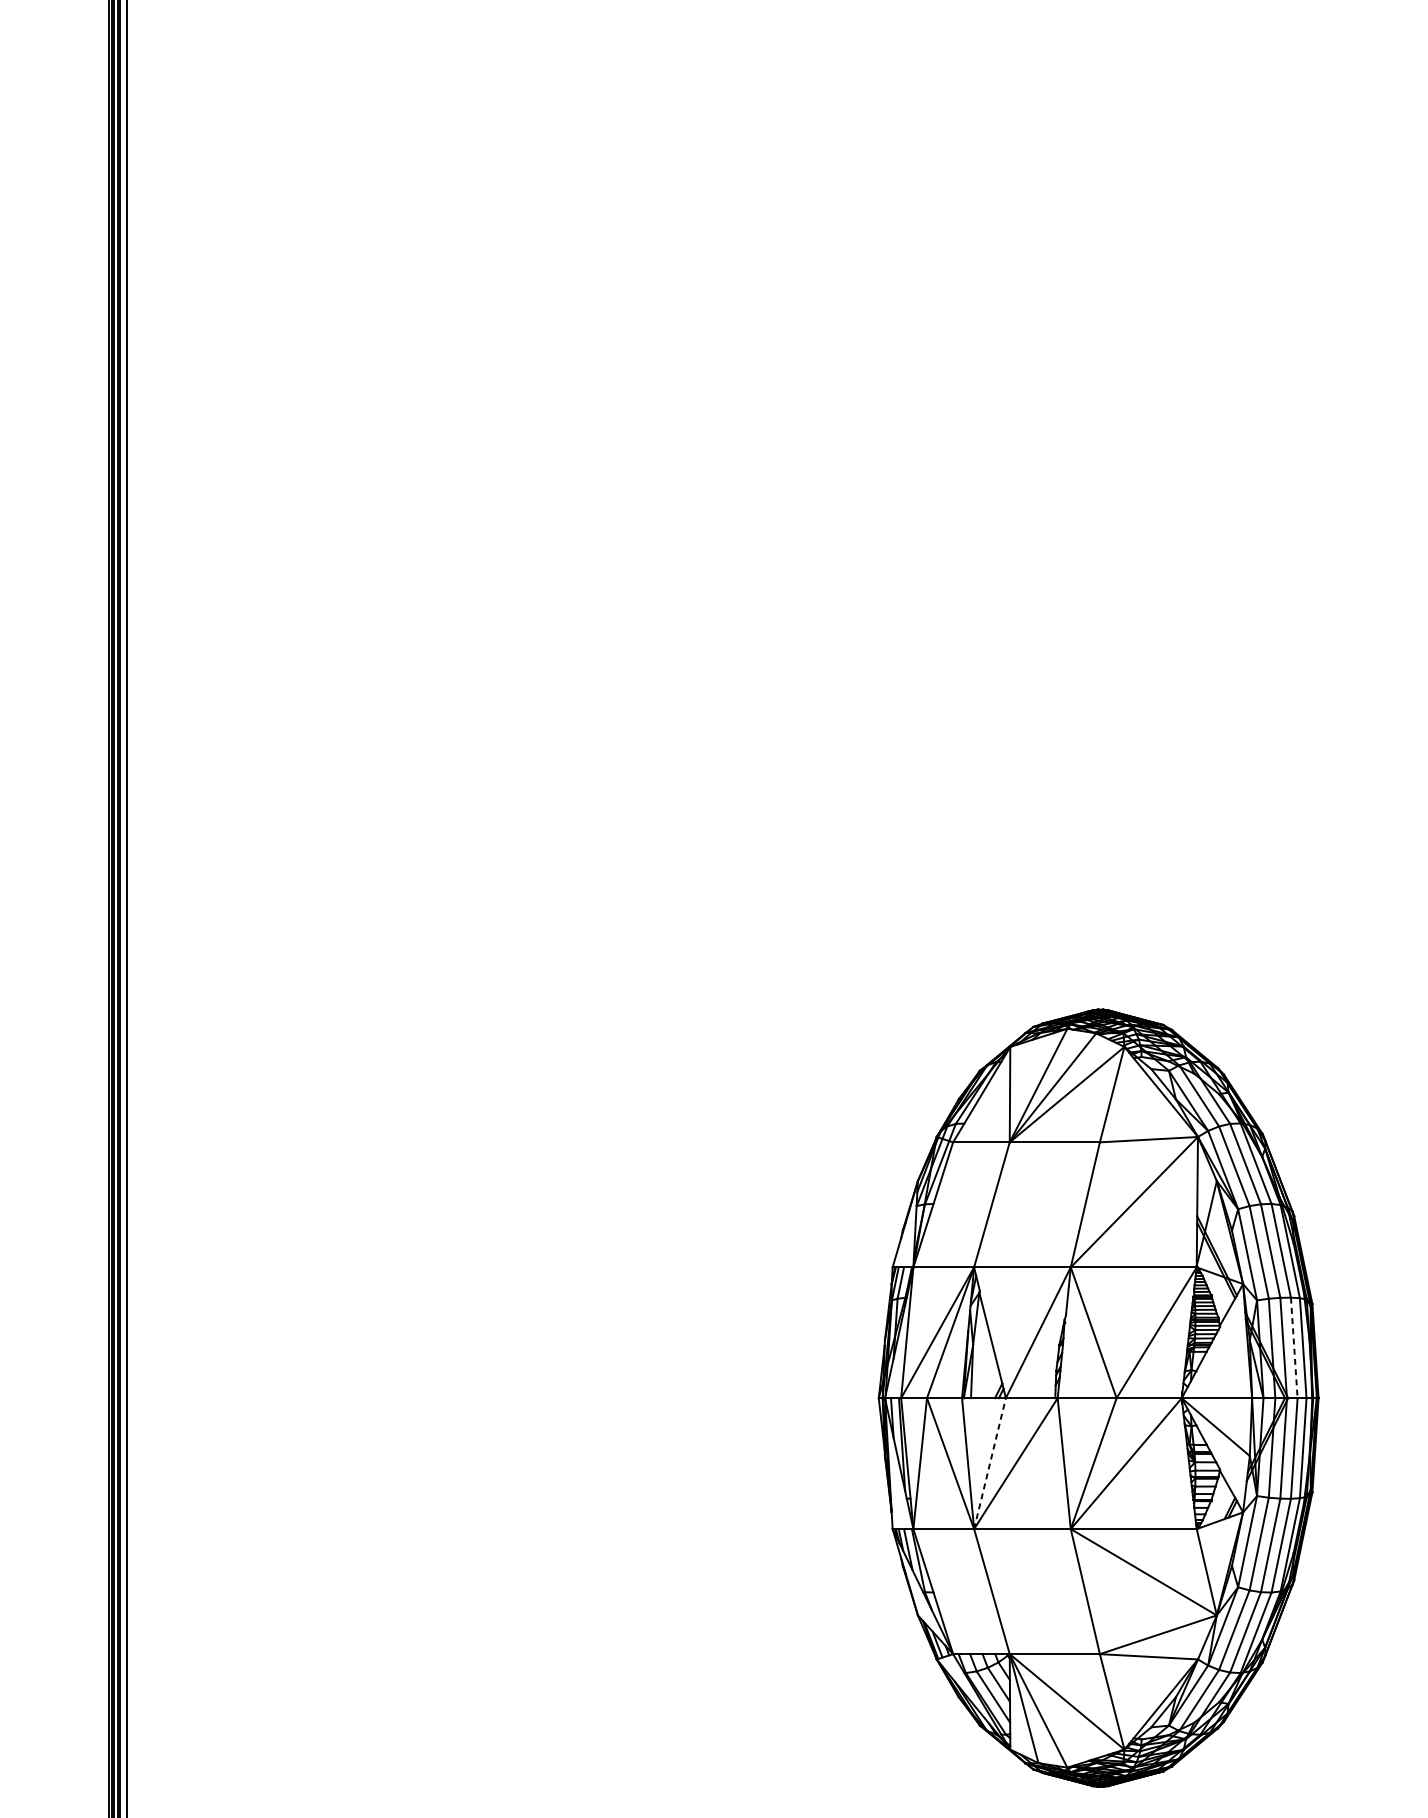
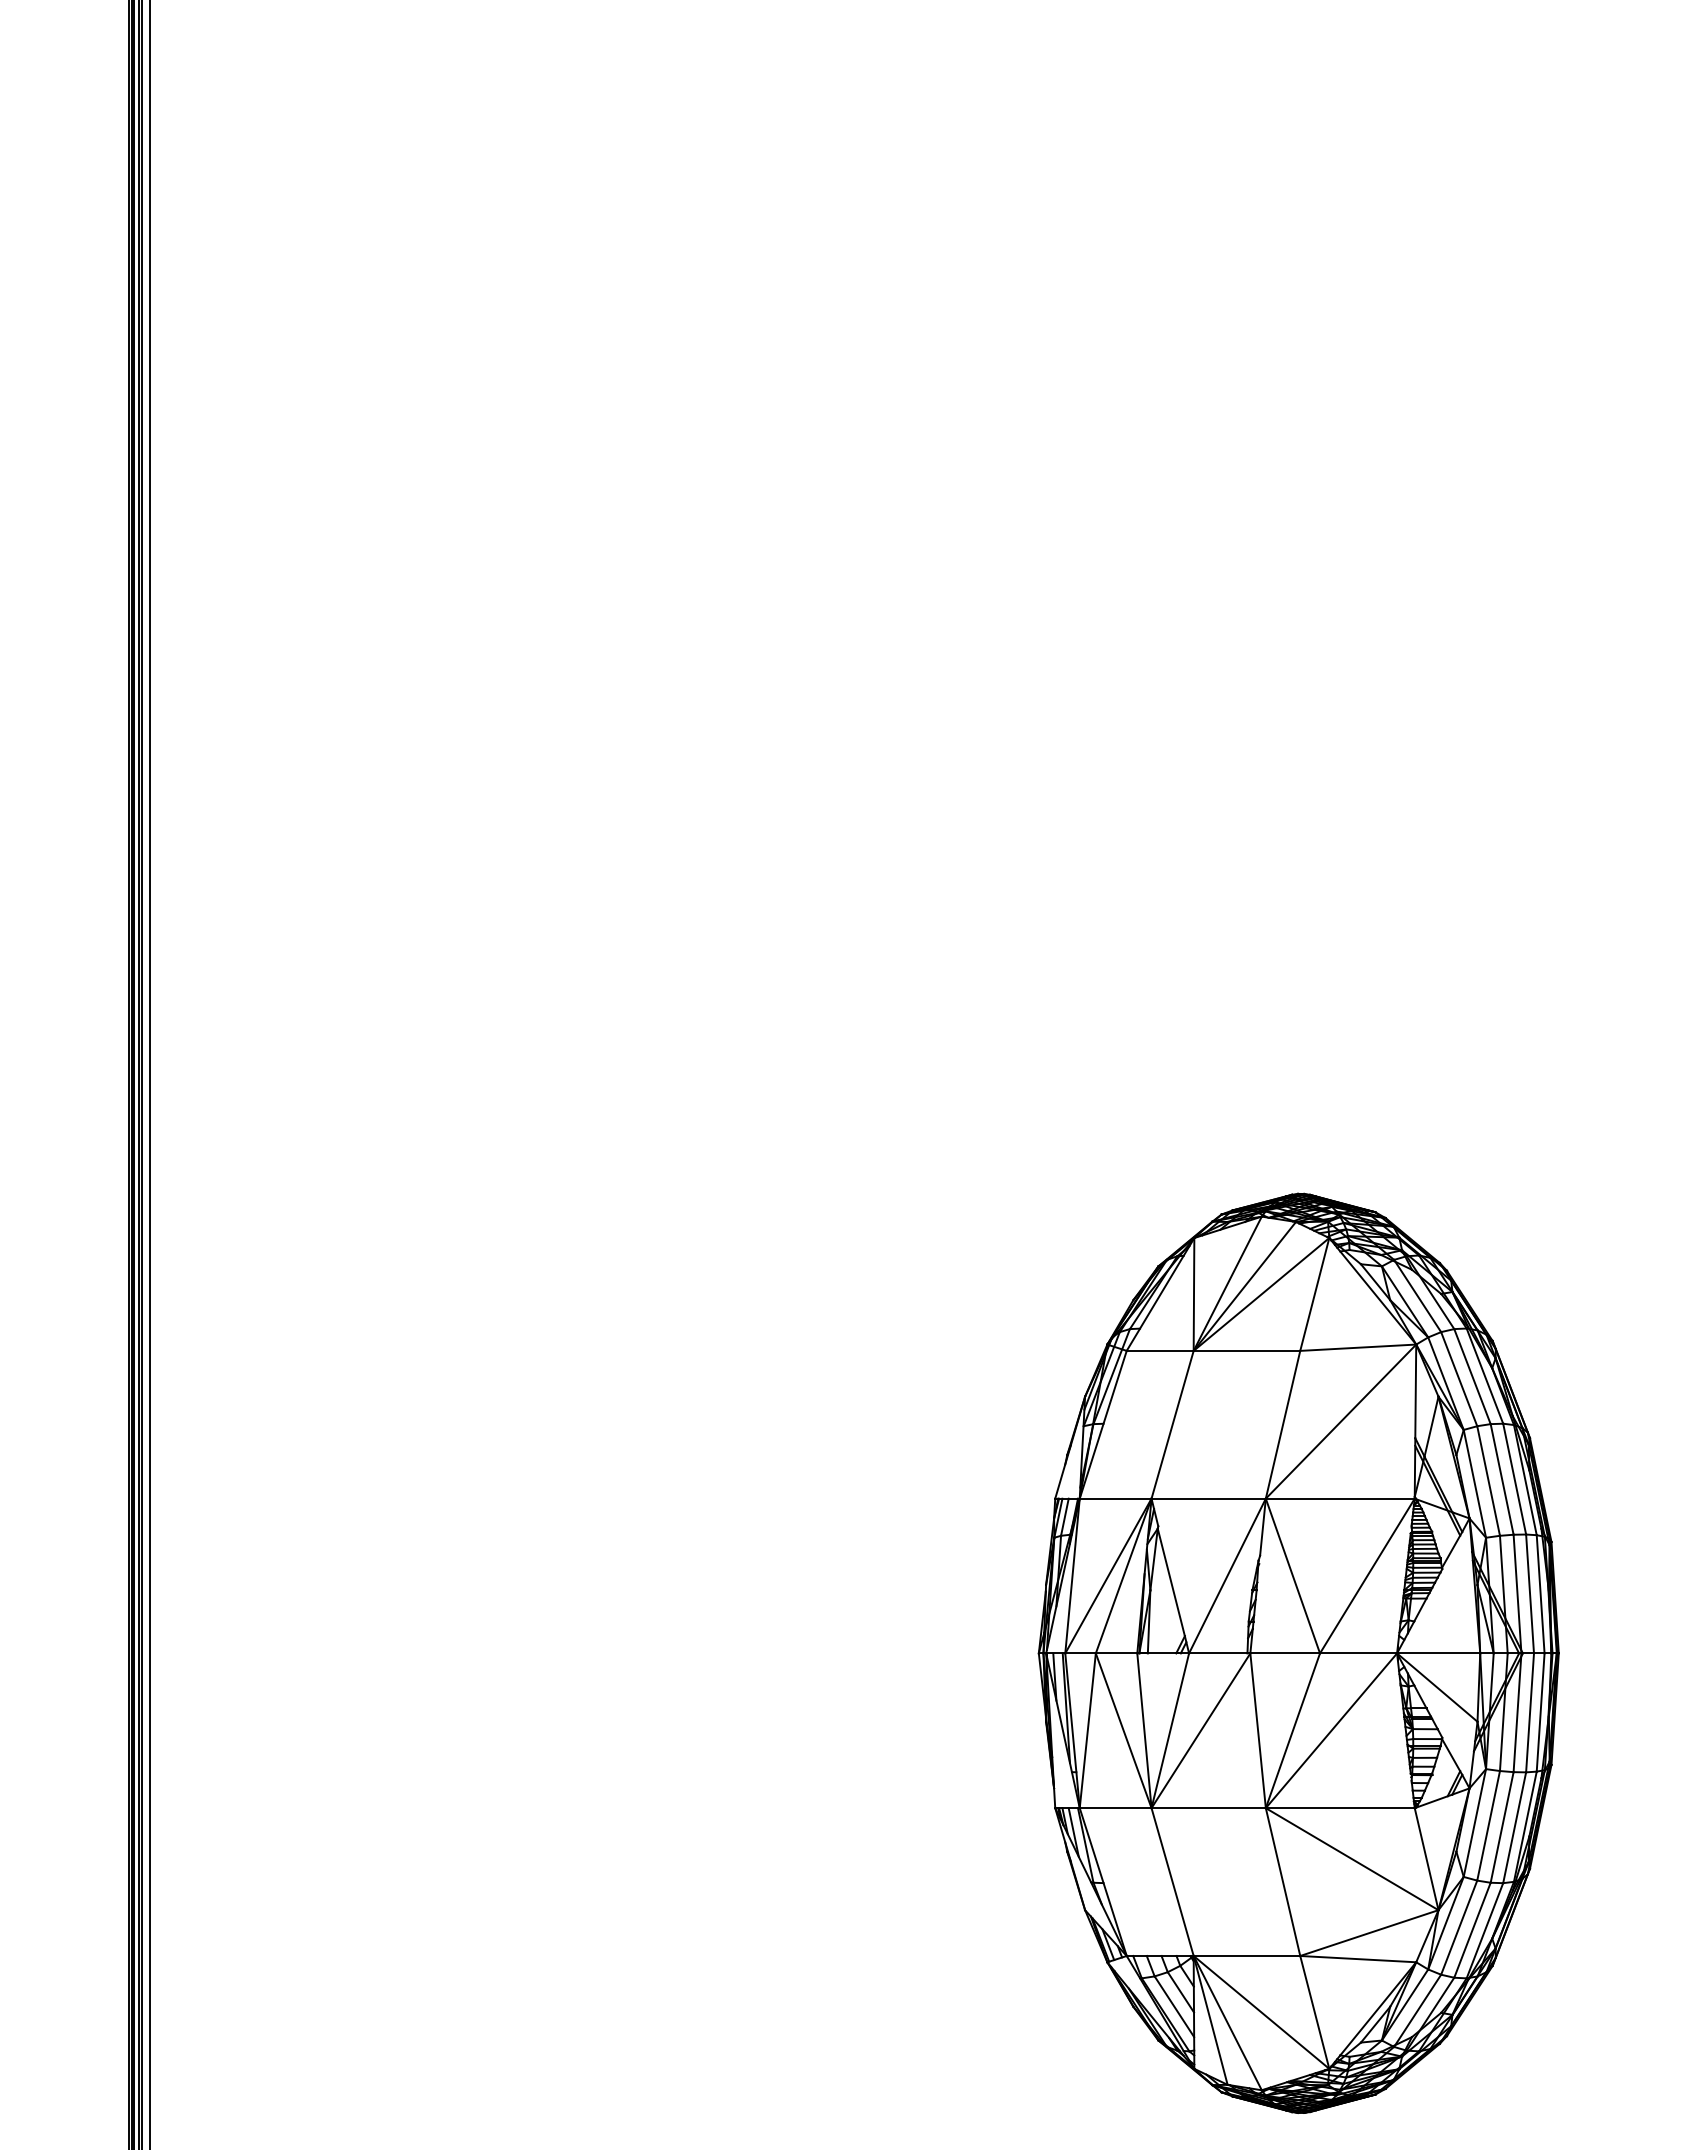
line: (1294, 1347) -> (1530, 1593), dashed -> solid
line: (990, 1463) -> (1170, 1730), dashed -> solid

